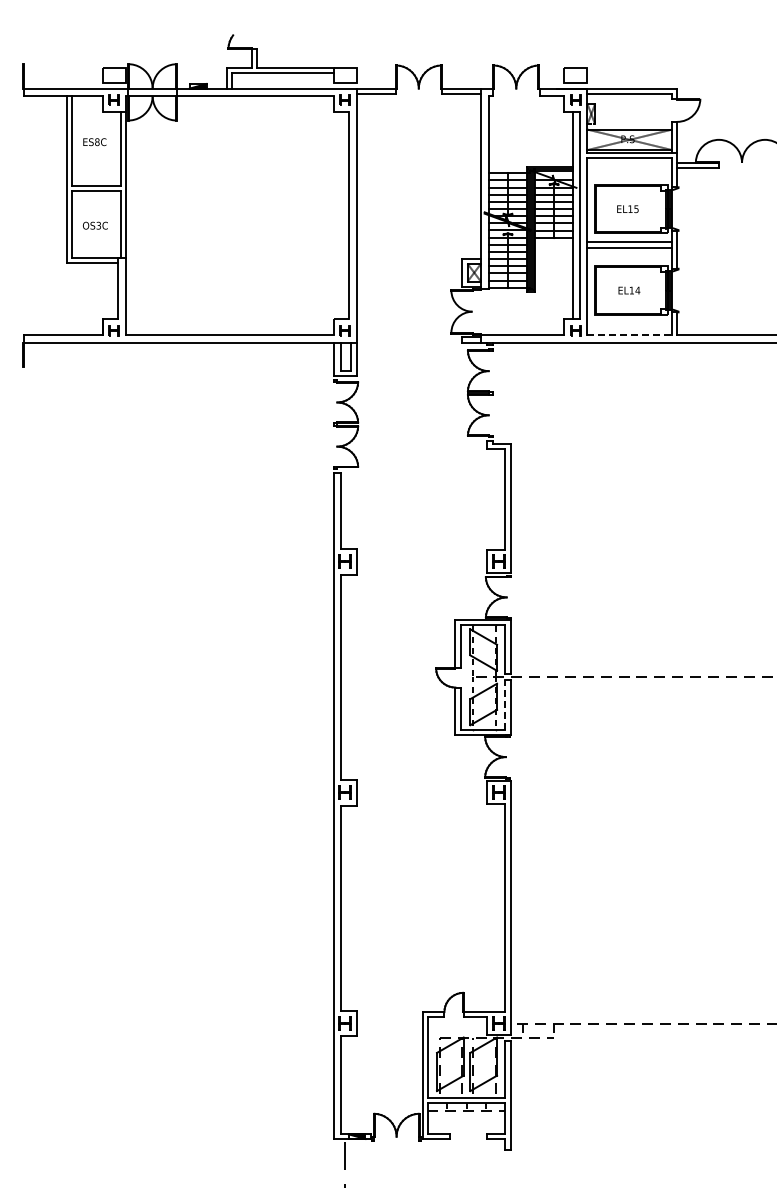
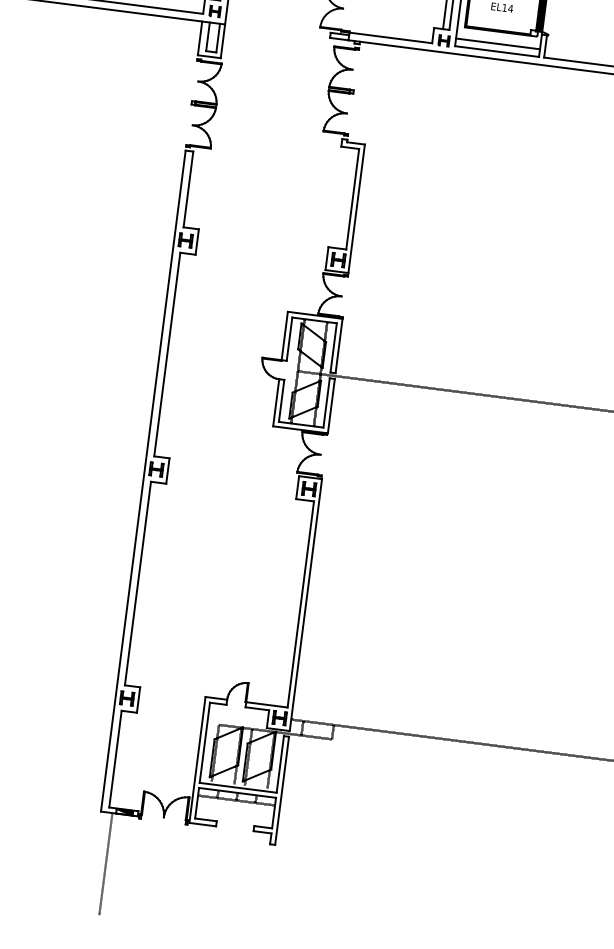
line: (629, 327) -> (497, 44), added
line: (630, 334) -> (497, 51), dashed -> solid
line: (505, 705) -> (326, 403), dashed -> solid

